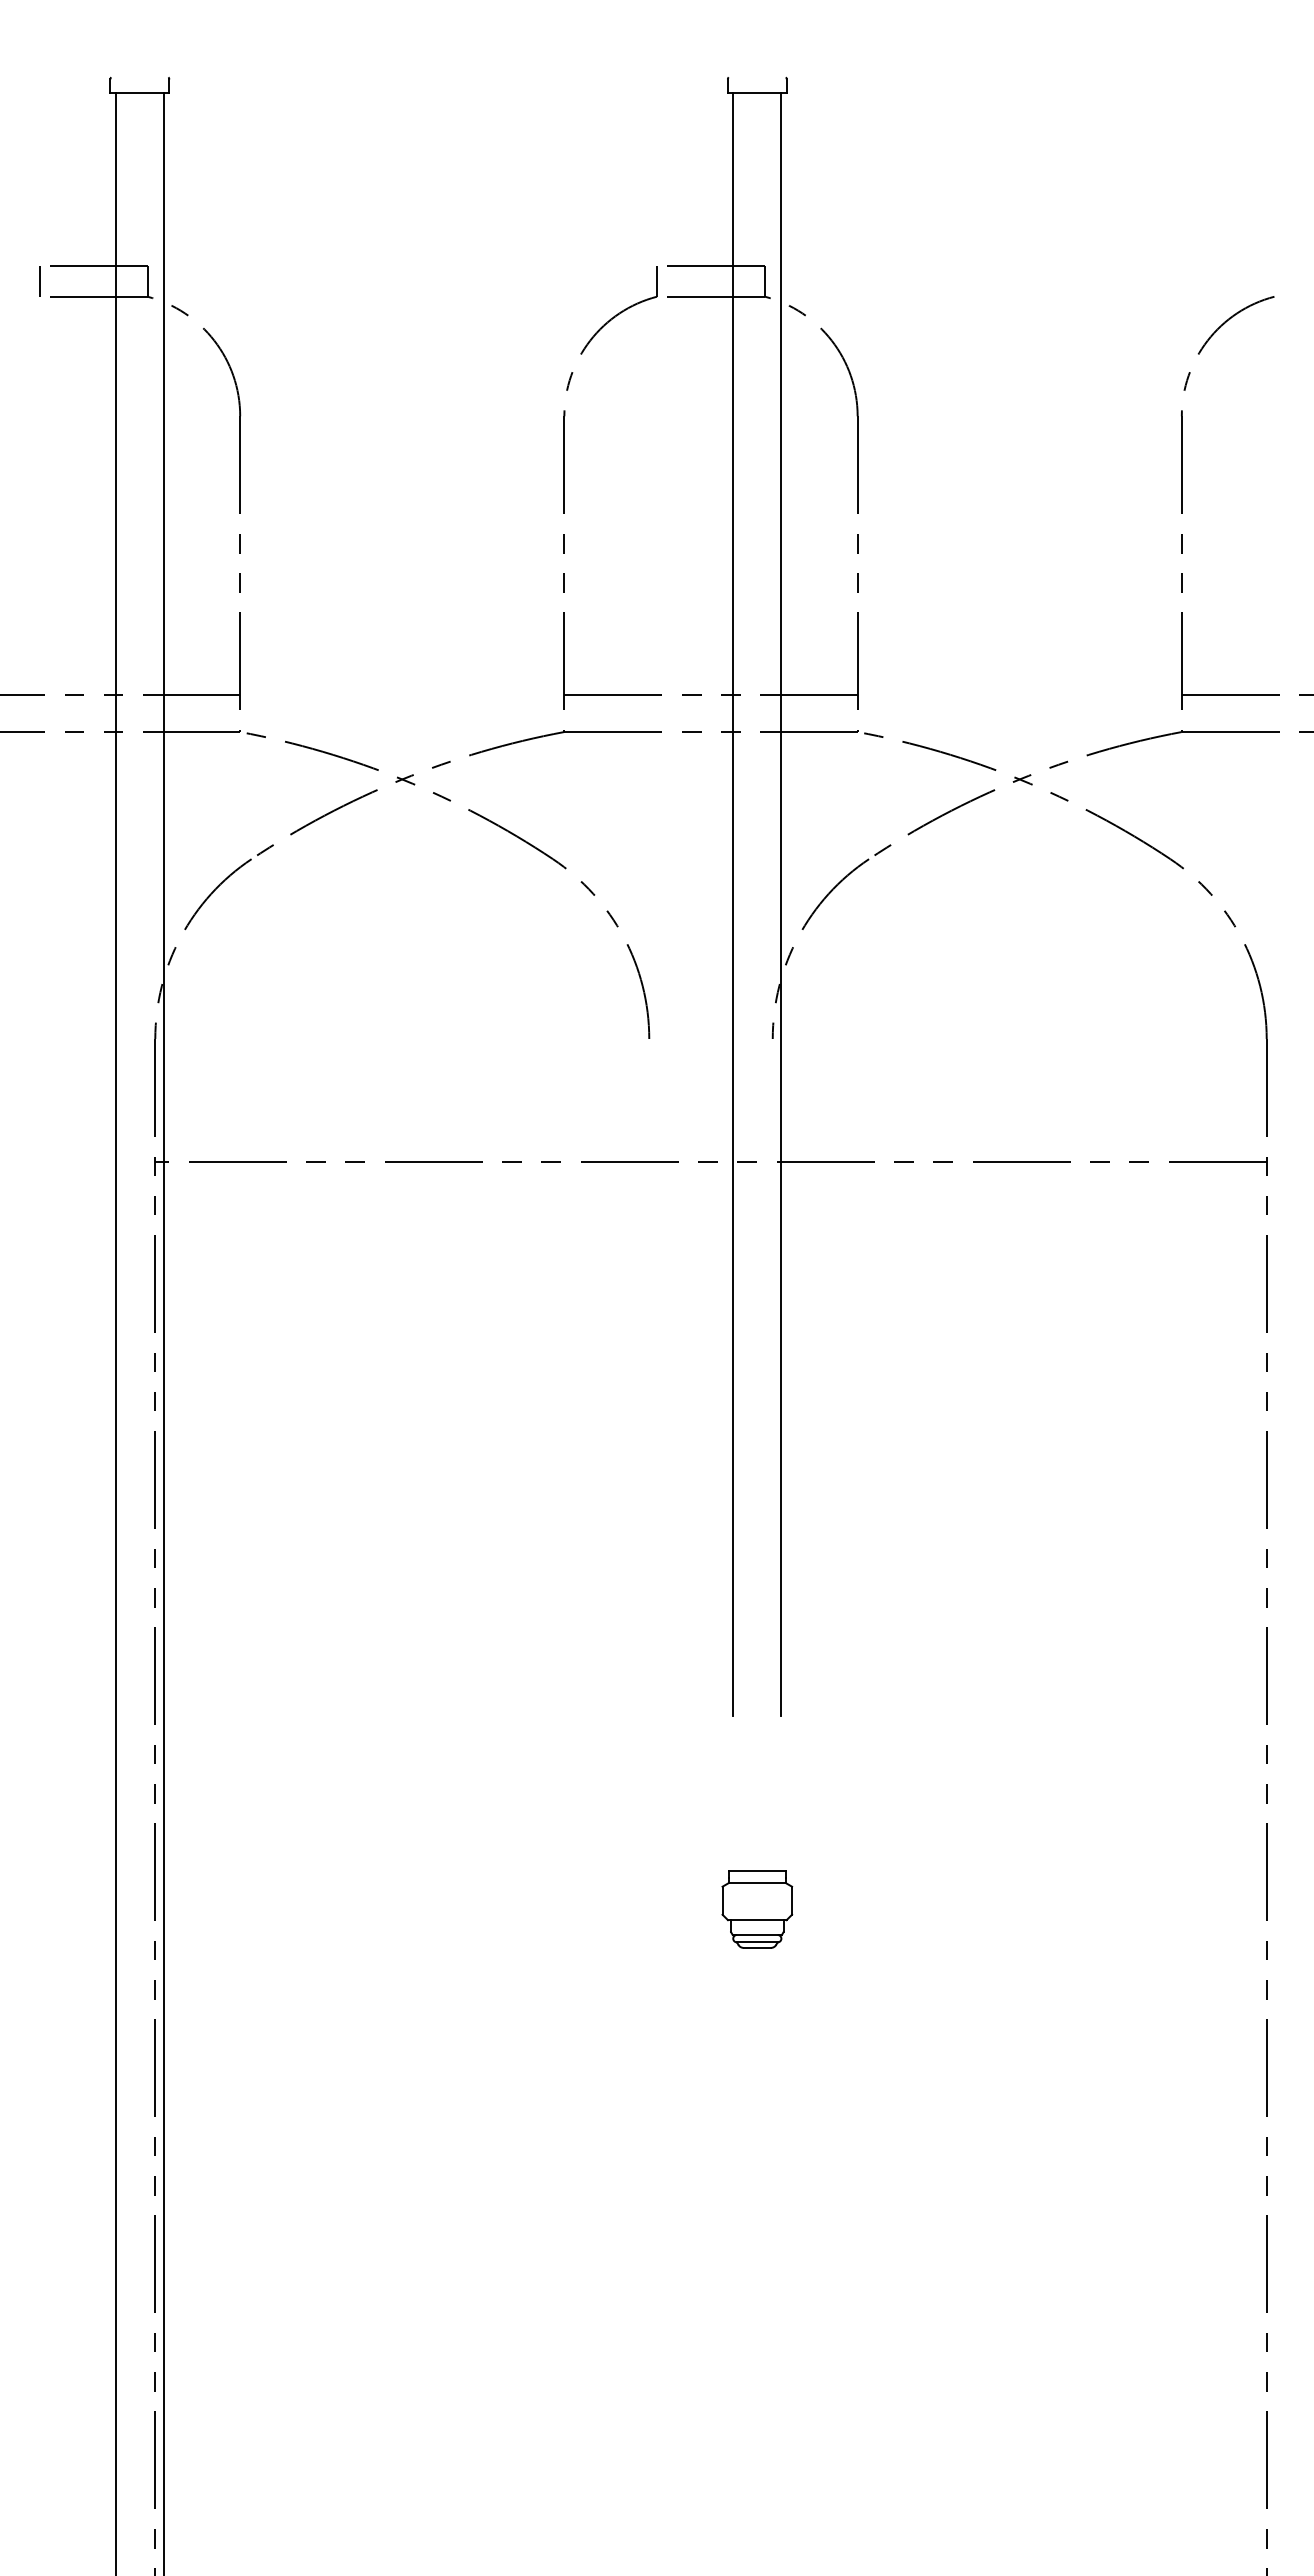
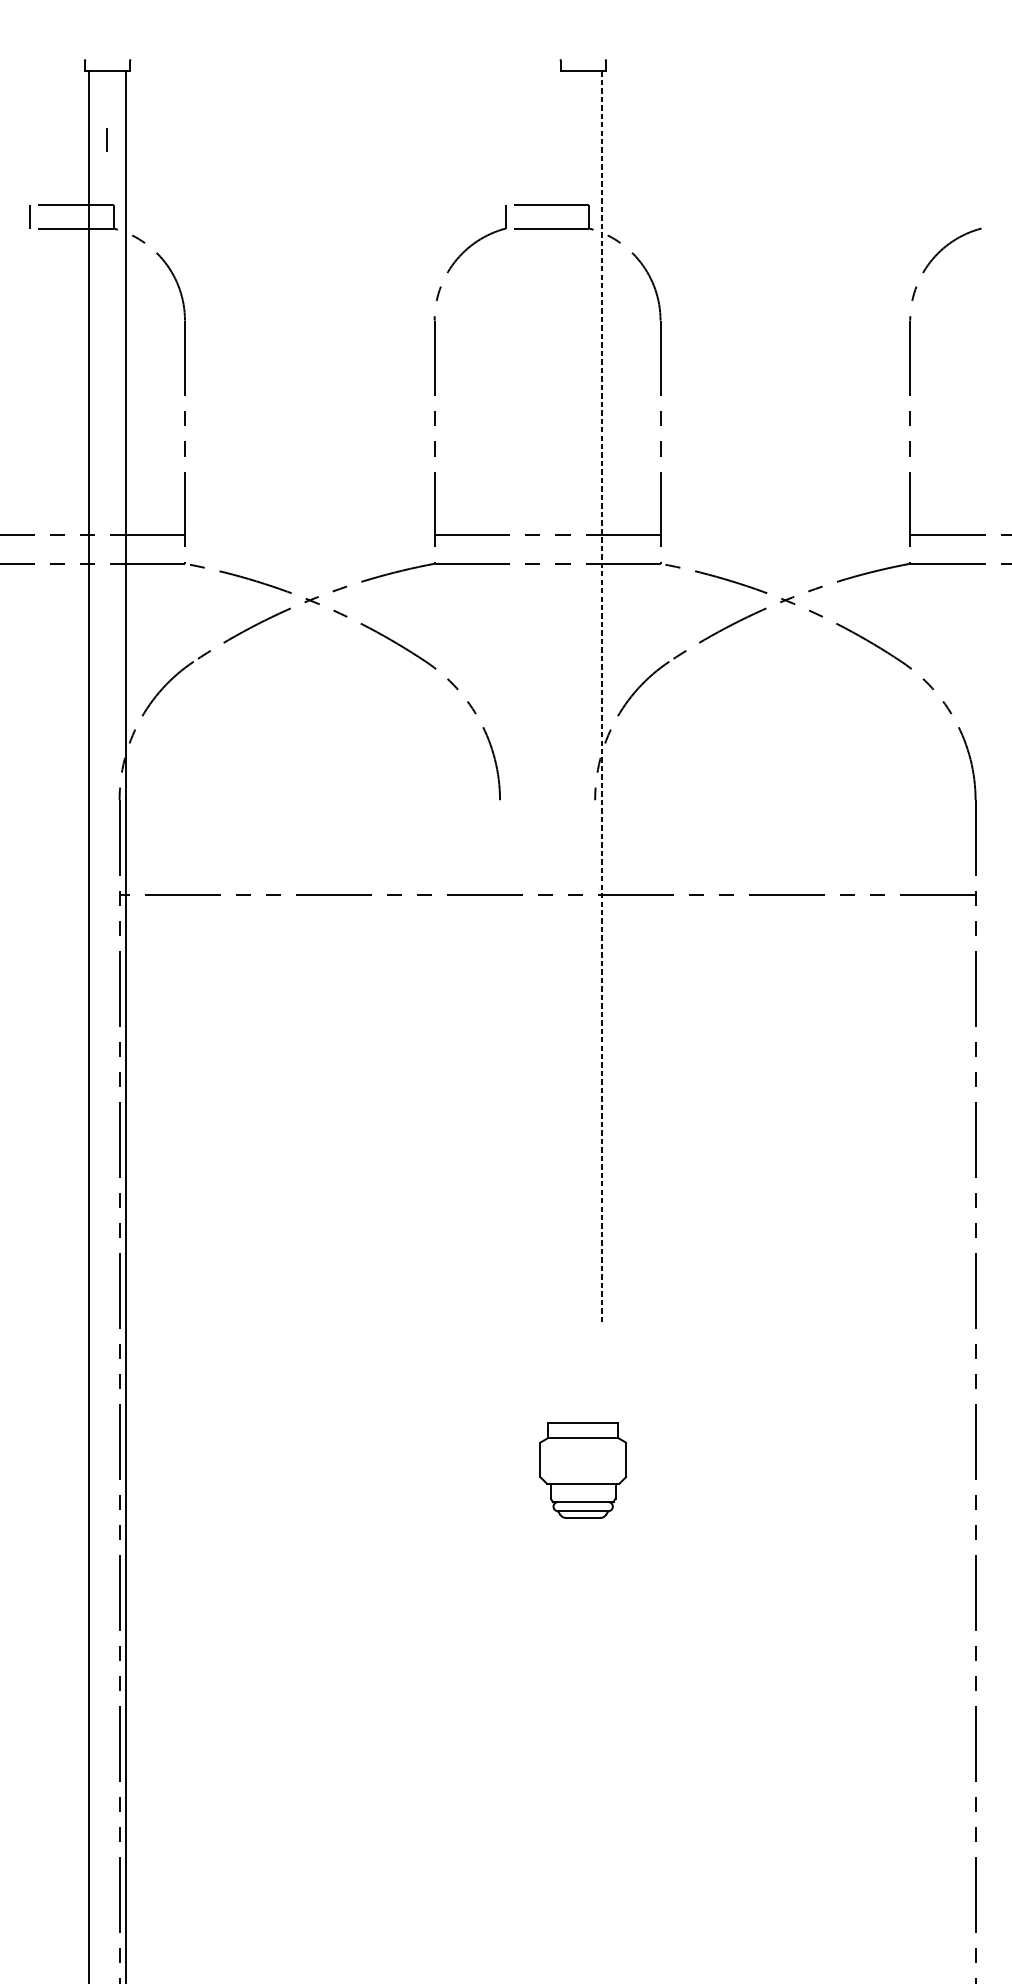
line: (139, 181) -> (107, 139), added
line: (733, 904) -> (564, 696), removed
line: (781, 904) -> (601, 696), solid -> dashed
part: (757, 1909) -> (583, 1470), size x1.6

